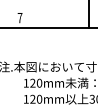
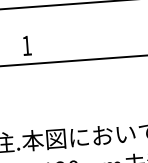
text: (19, 18) -> (25, 46), 7 -> 1

